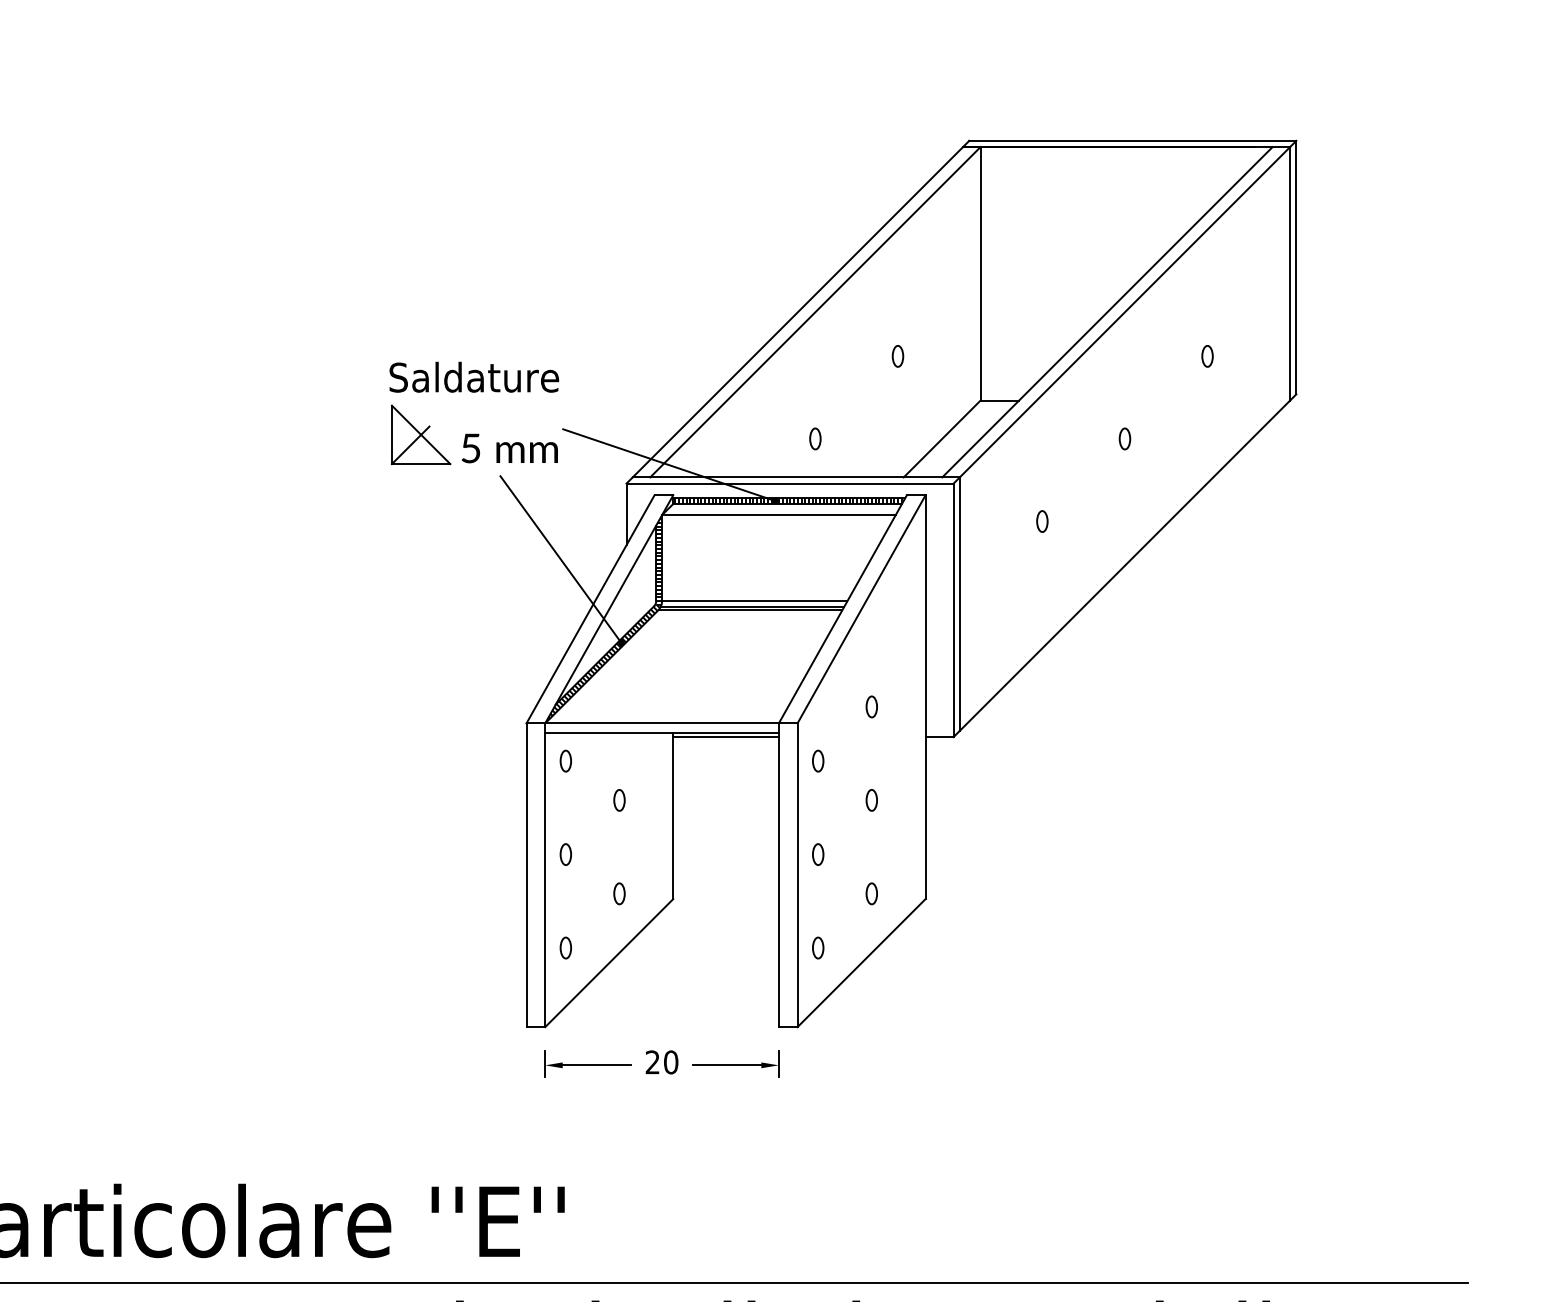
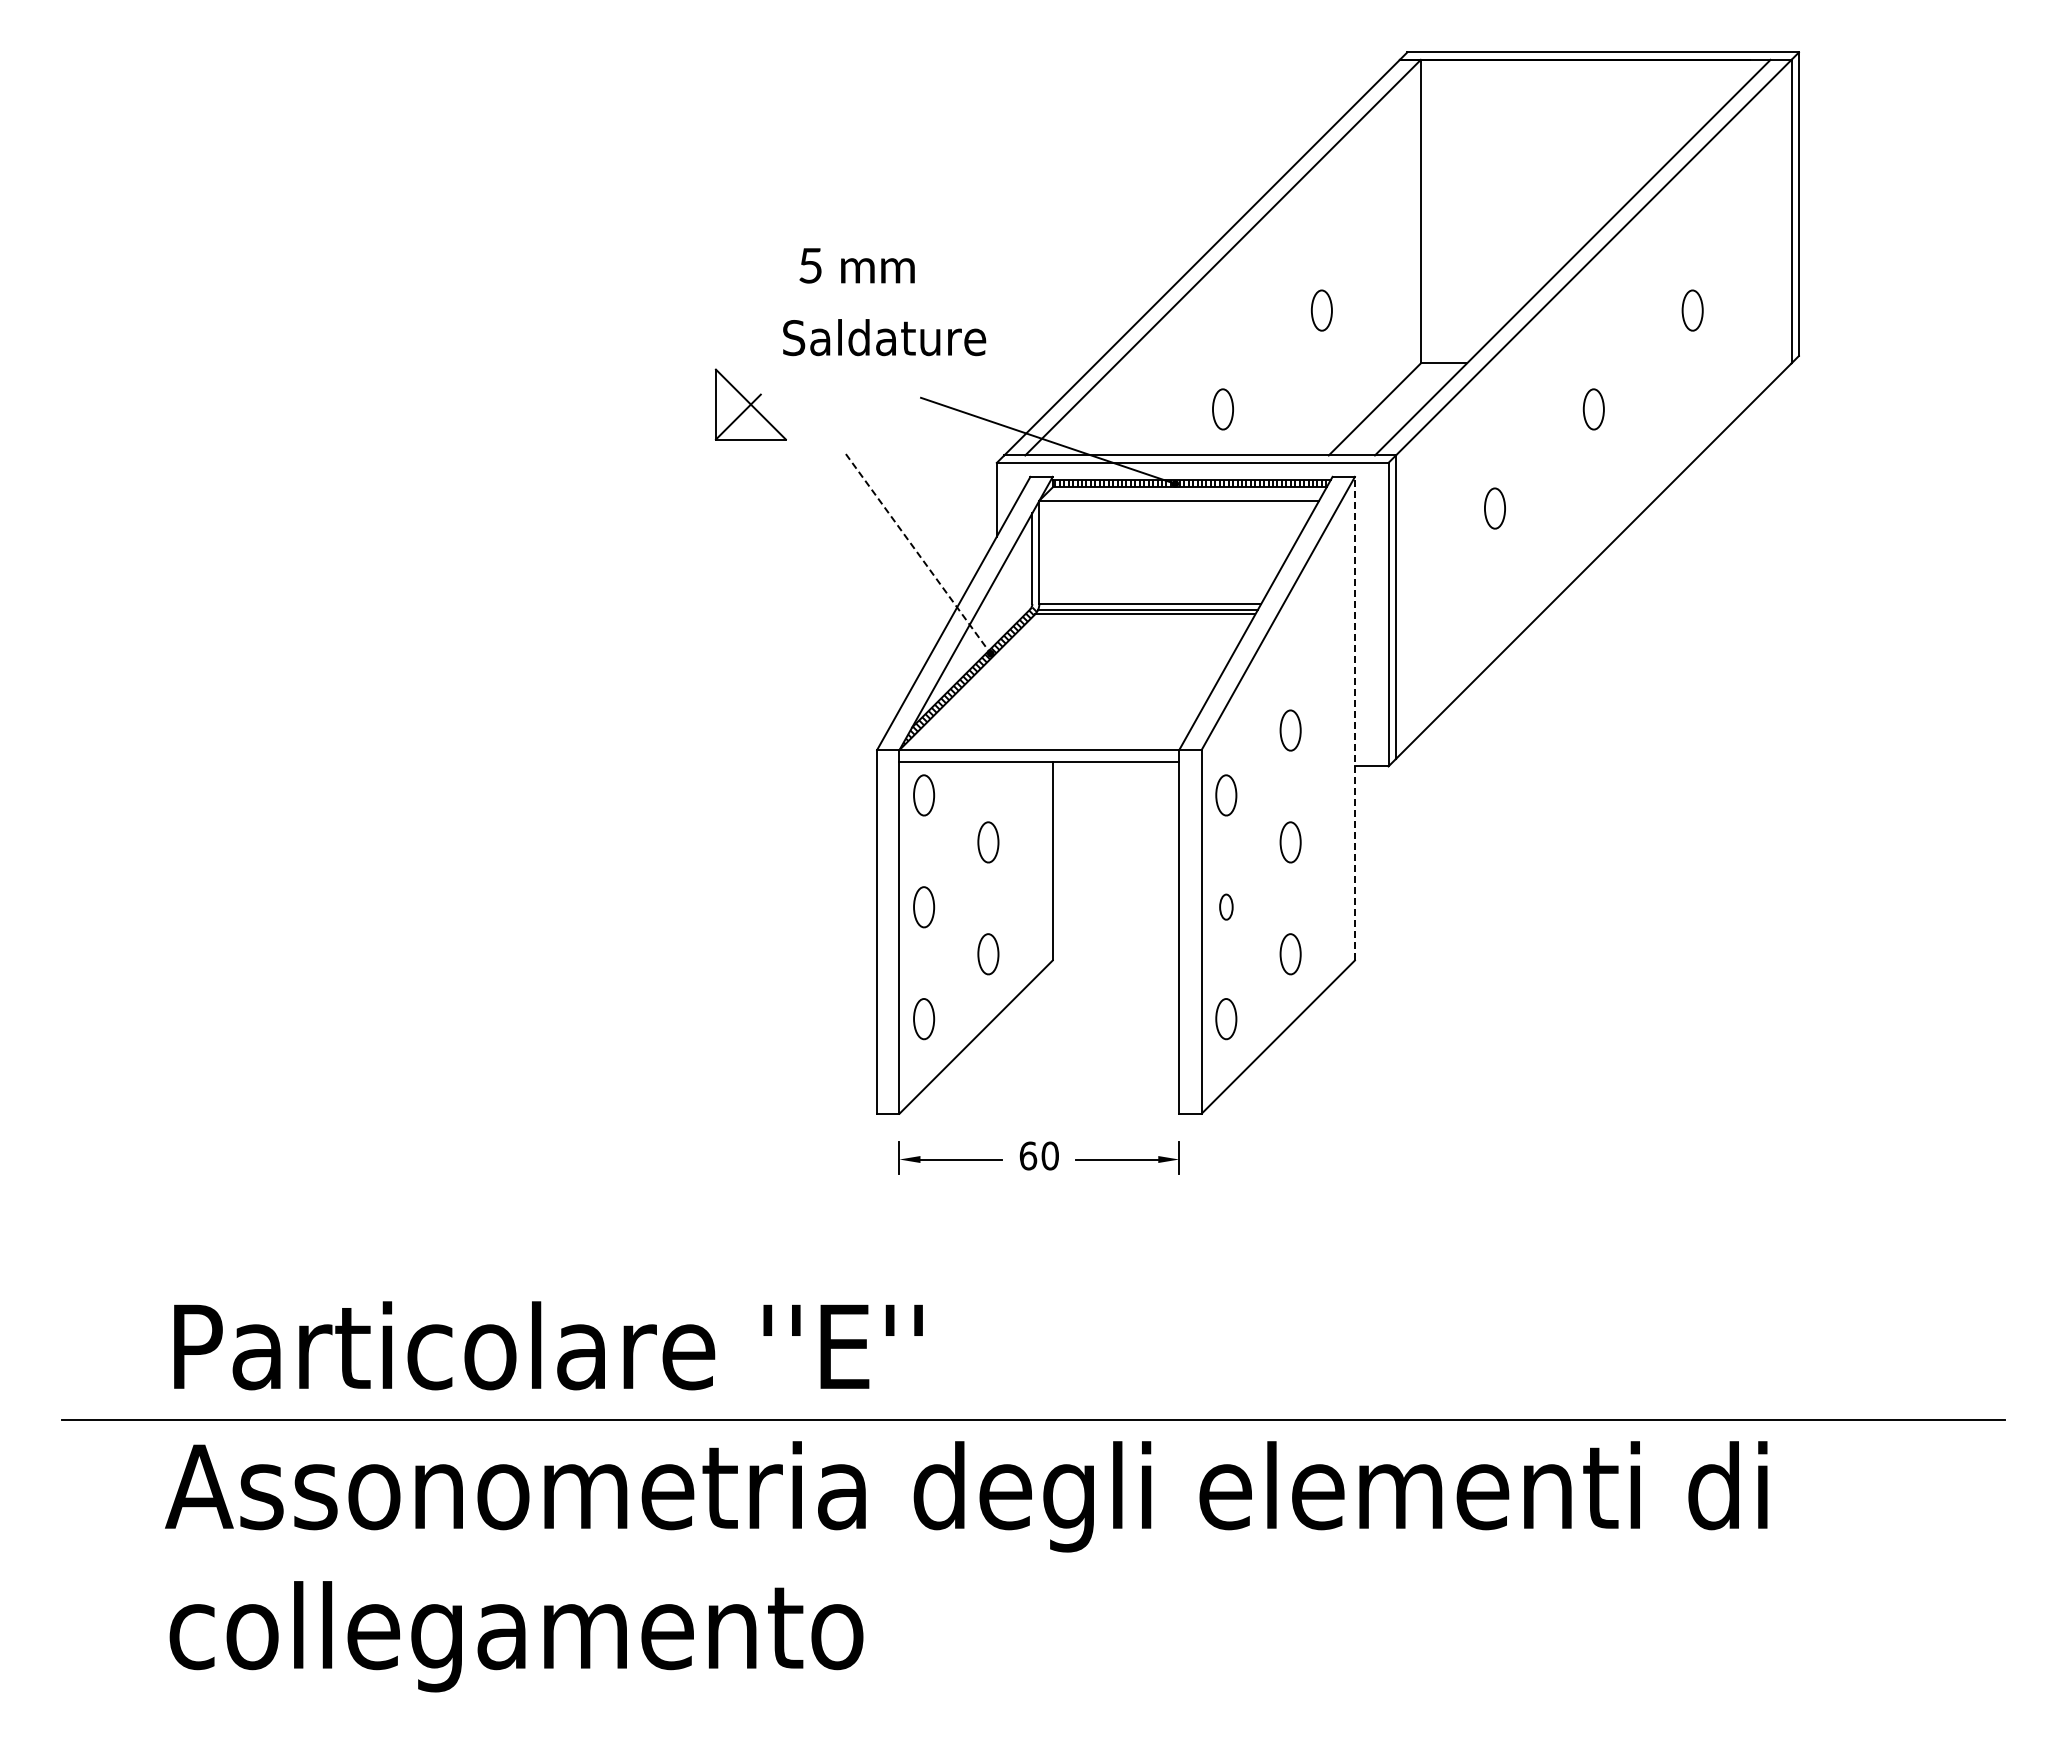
part: (897, 356) -> (1321, 310), size x1.6
part: (1207, 356) -> (1692, 310), size x1.6
text: (474, 377) -> (884, 337), moved
part: (814, 439) -> (1222, 409), size x1.6
part: (1124, 439) -> (1593, 409), size x1.6
text: (509, 448) -> (856, 265), moved
part: (1042, 520) -> (1494, 507), size x1.6
line: (561, 560) -> (918, 554), solid -> dashed
hatch: (658, 560) -> (1035, 554), removed
line: (925, 697) -> (1354, 718), solid -> dashed
part: (871, 706) -> (1290, 729), size x1.6
line: (725, 737) -> (1115, 766), removed
part: (566, 760) -> (924, 794), size x1.6
part: (818, 760) -> (1226, 794), size x1.6
part: (619, 799) -> (988, 841), size x1.6
part: (871, 799) -> (1290, 841), size x1.6
part: (566, 854) -> (924, 906), size x1.6
part: (619, 893) -> (988, 953), size x1.6
part: (871, 893) -> (1290, 953), size x1.6
part: (566, 947) -> (924, 1018), size x1.6
part: (818, 947) -> (1226, 1018), size x1.6
text: (652, 1061) -> (1028, 1155), 20 -> 60

